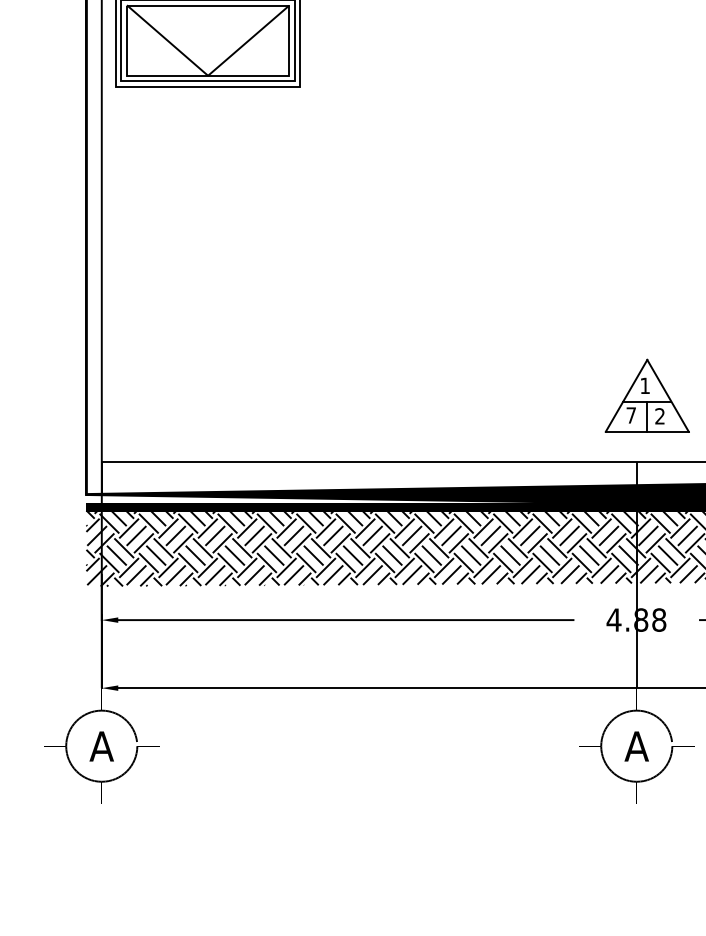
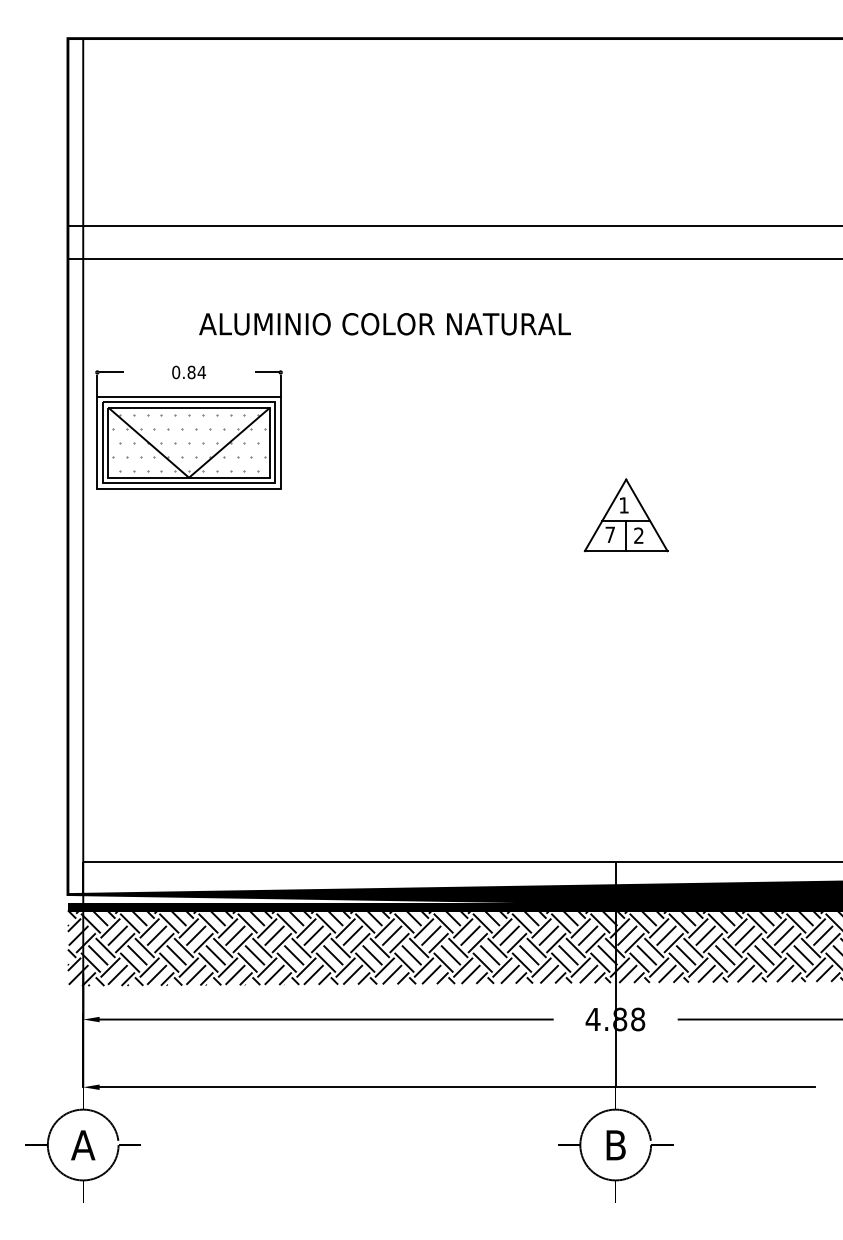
hatch: (207, 40) -> (188, 442), added
part: (646, 396) -> (625, 515), moved
text: (636, 746) -> (615, 1145), A -> B

